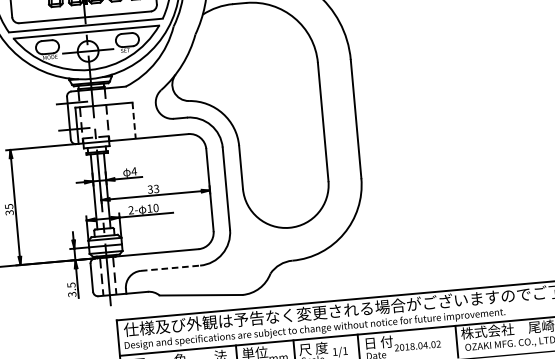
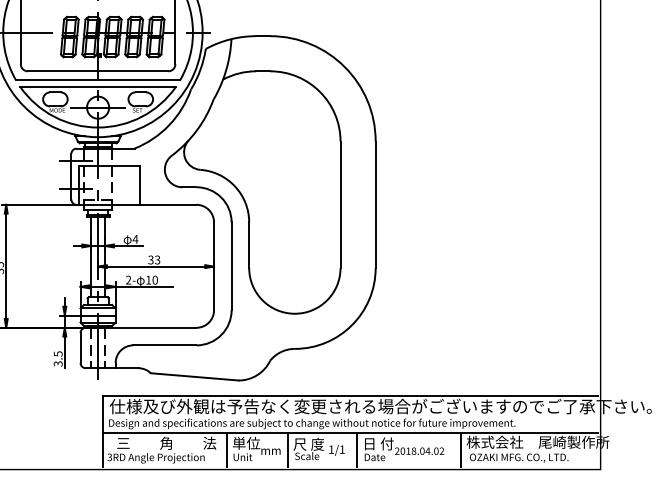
line: (134, 121) -> (140, 186), dashed -> solid
line: (170, 268) -> (164, 345), dashed -> solid

